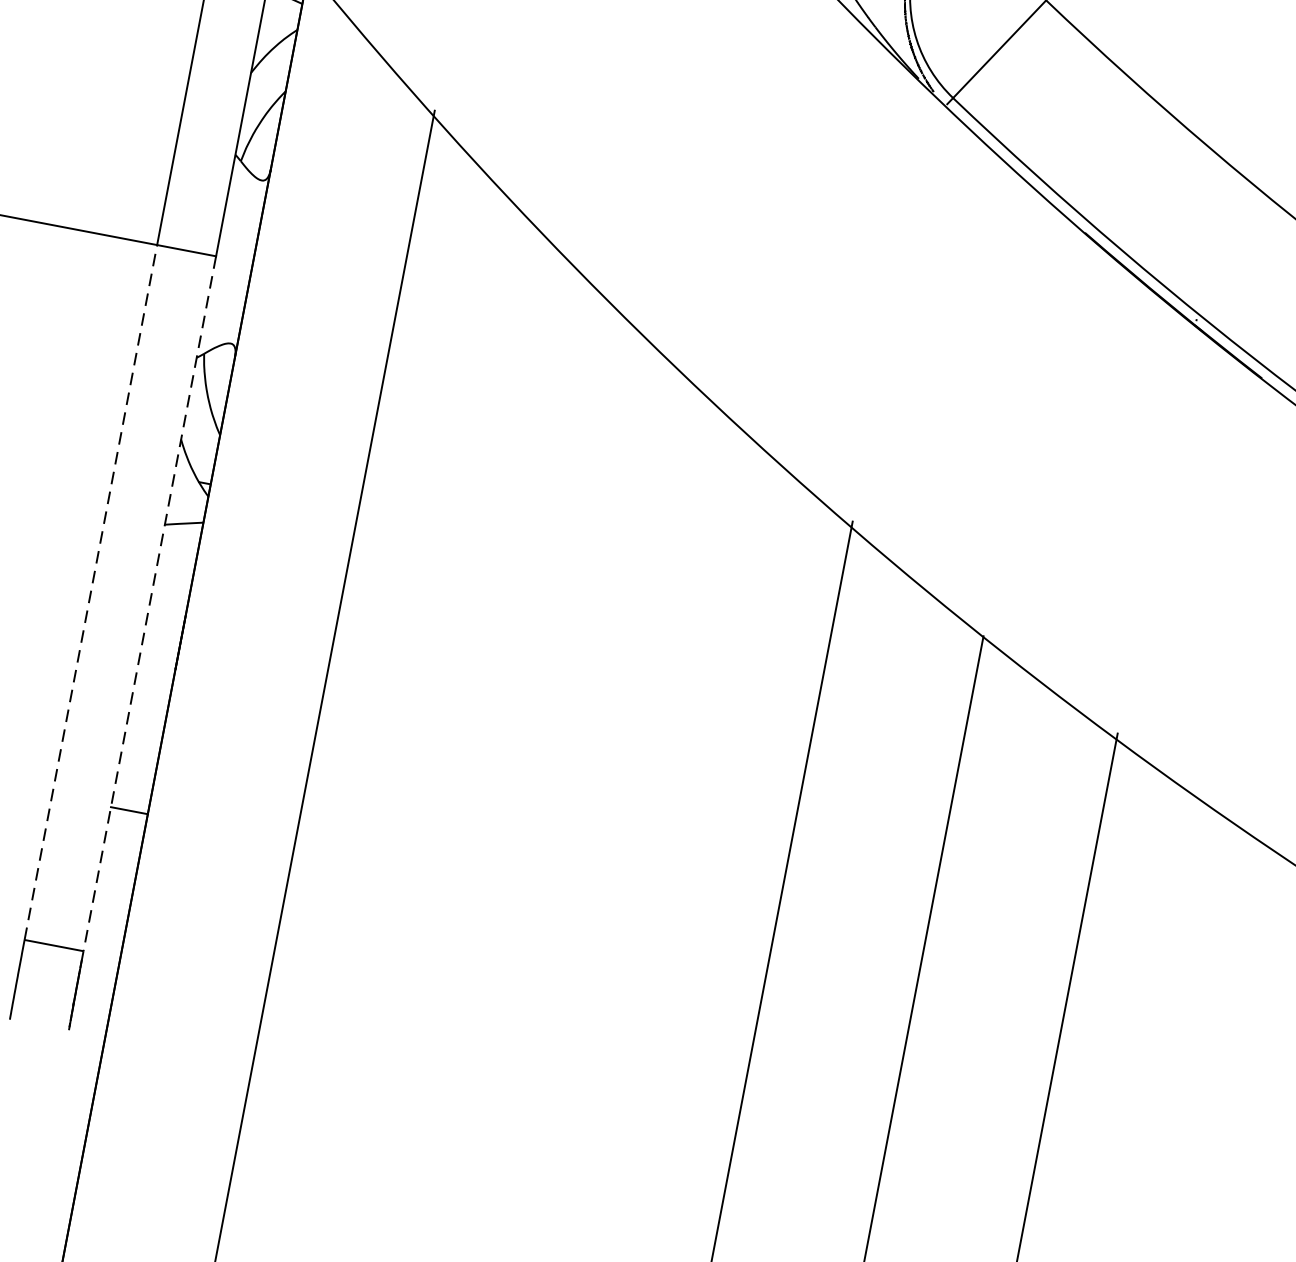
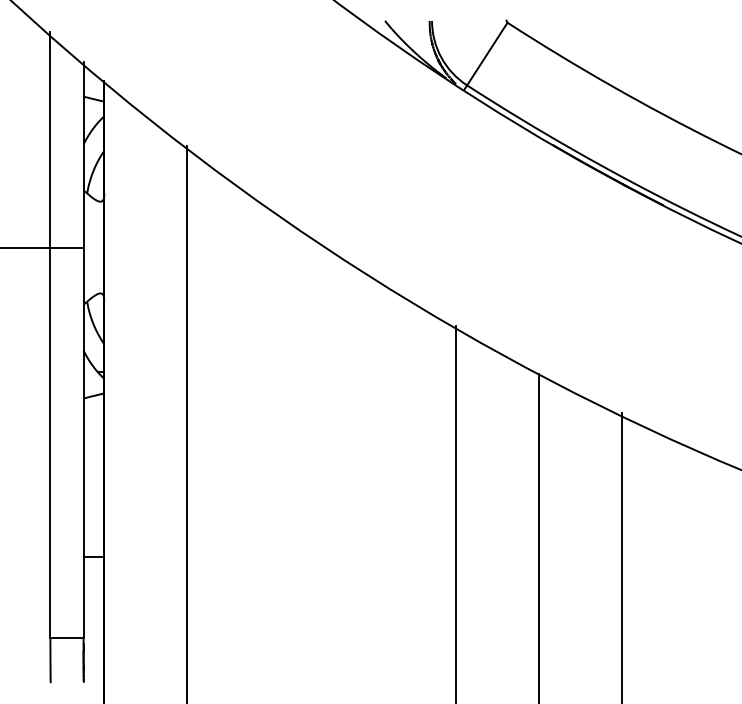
line: (91, 591) -> (50, 442), dashed -> solid
line: (149, 604) -> (83, 443), dashed -> solid

